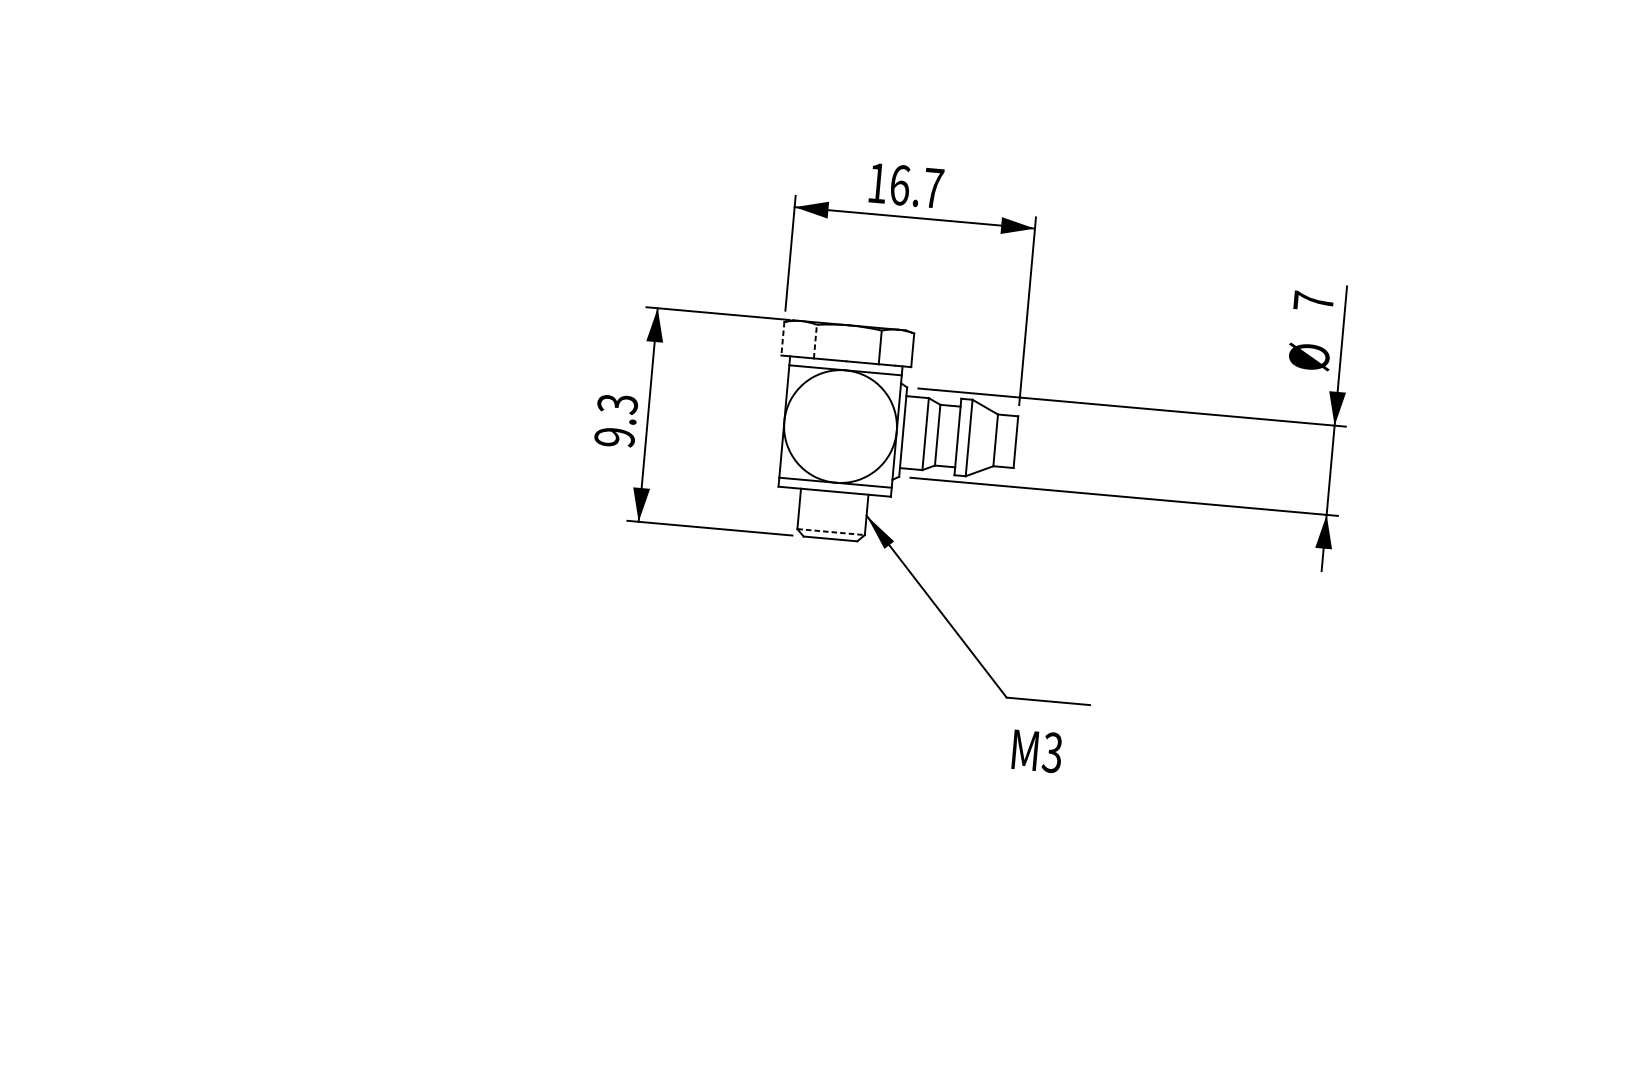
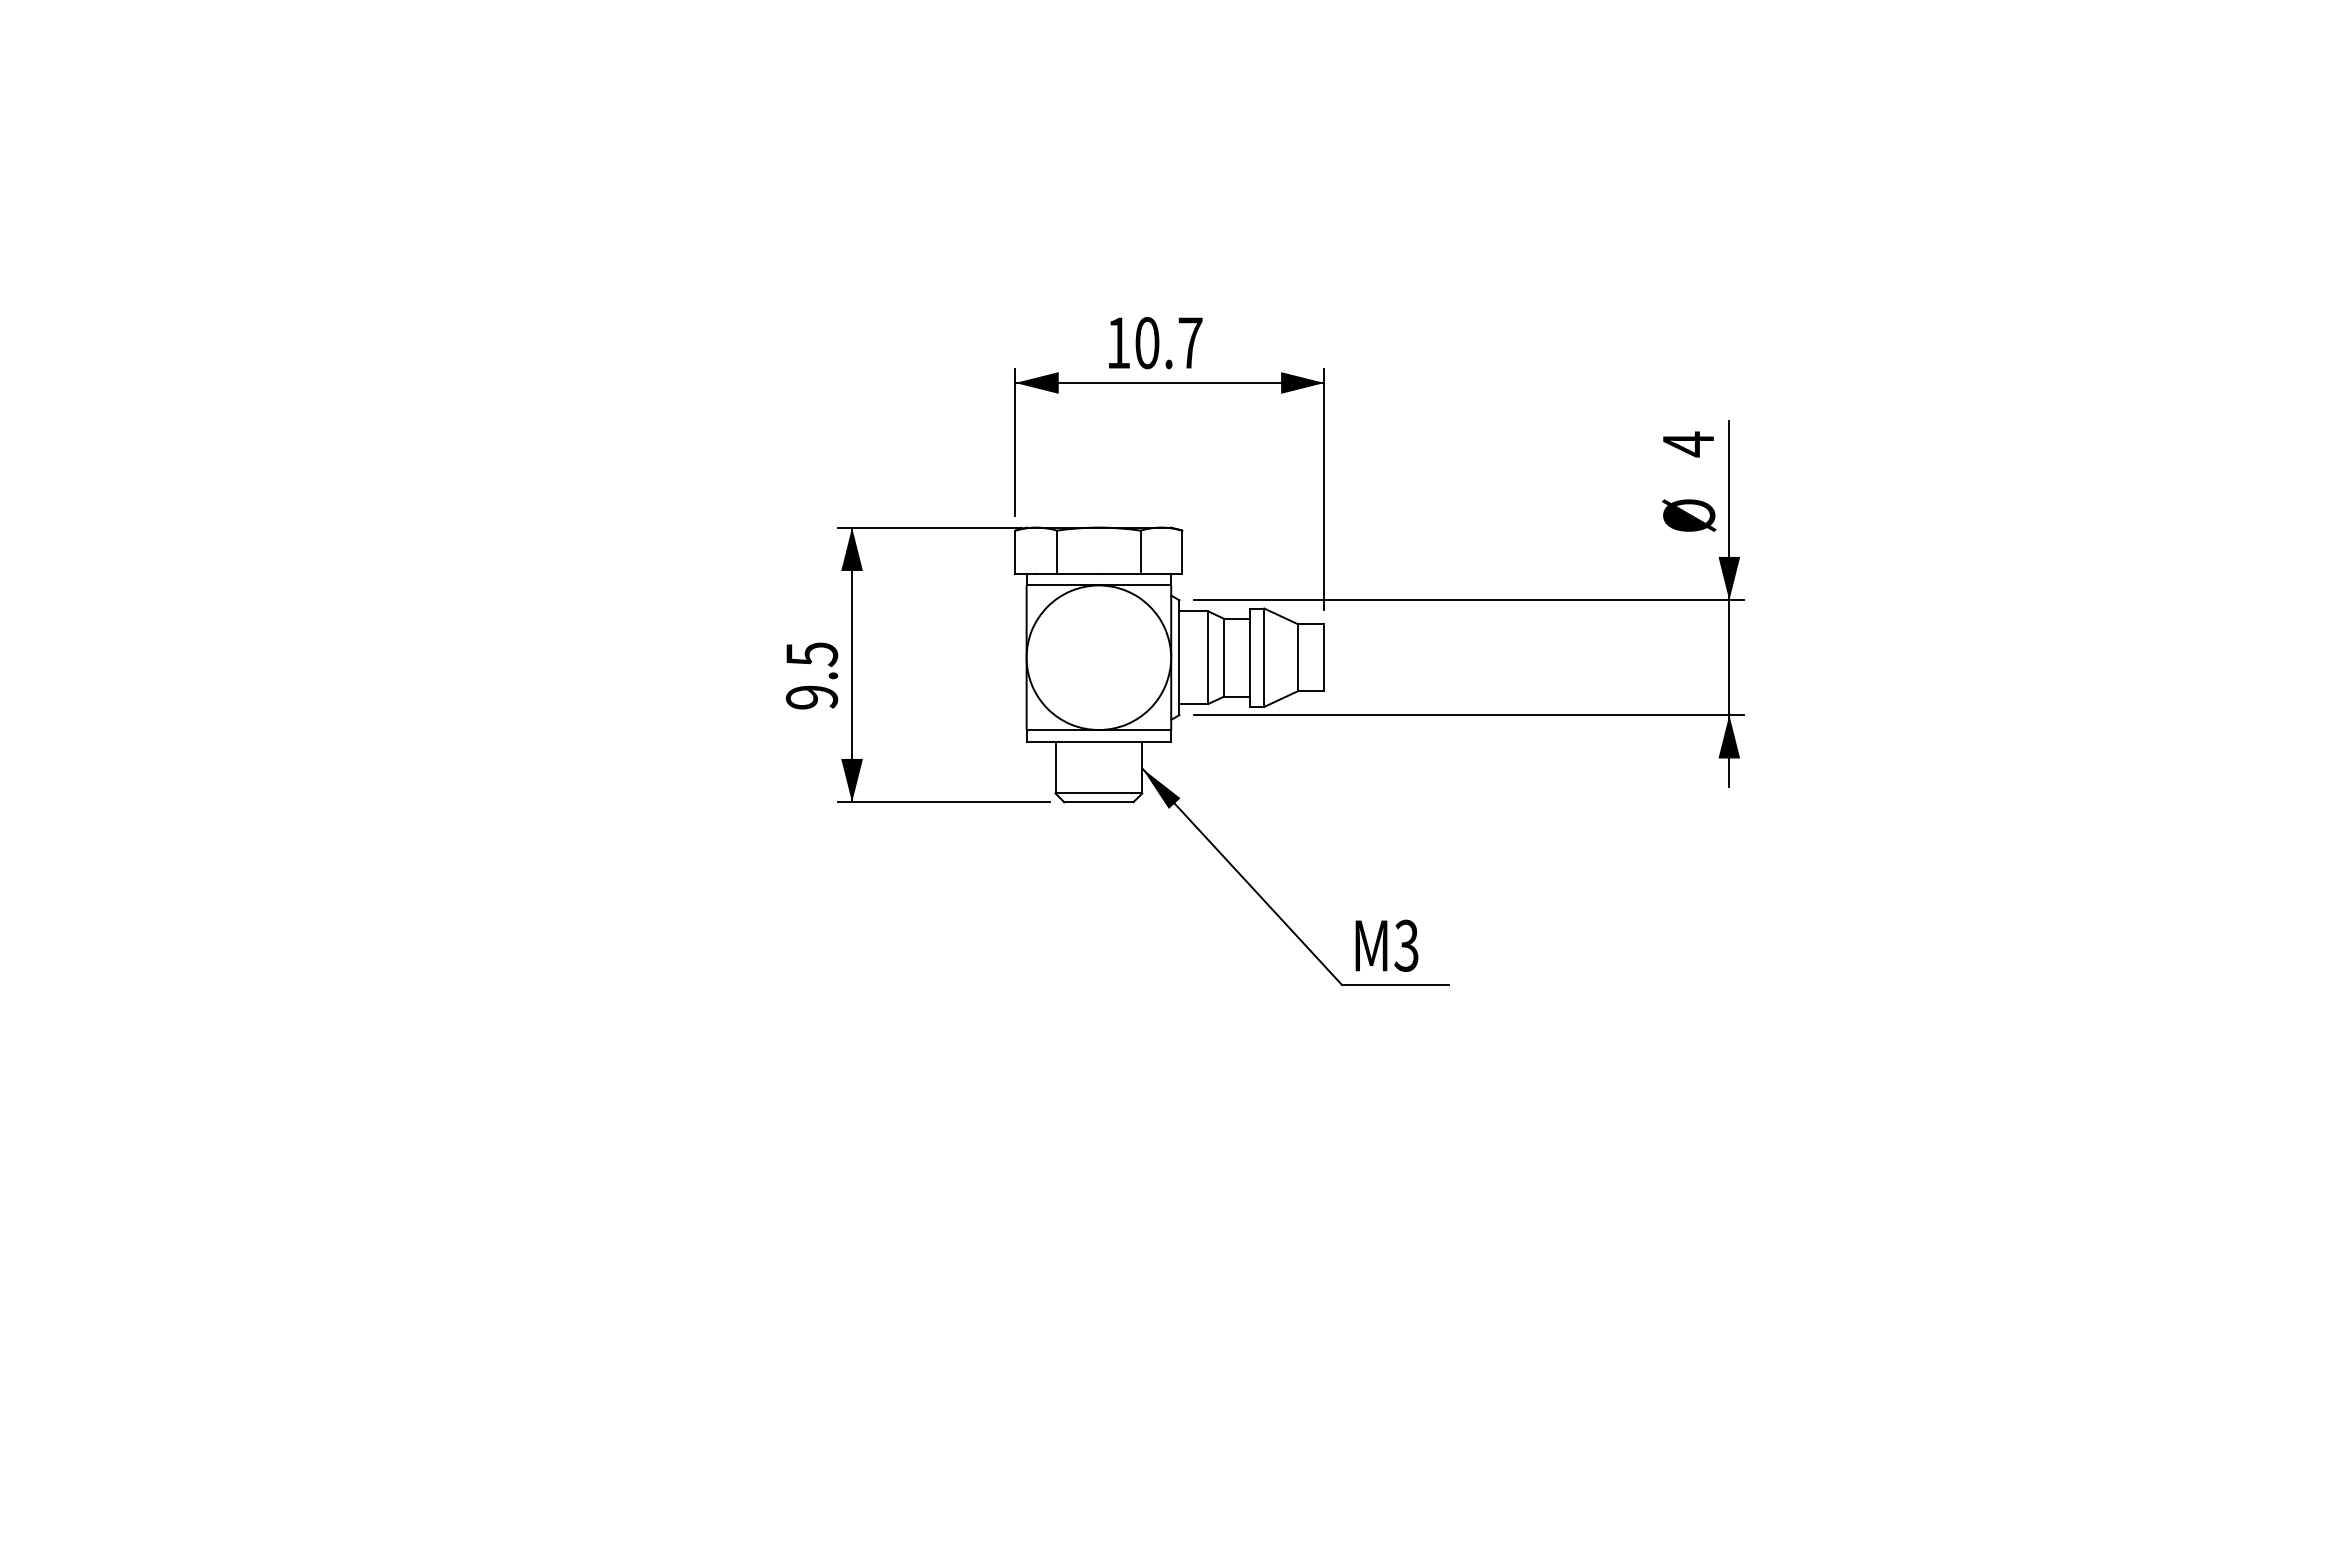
text: (900, 185) -> (1147, 343), 16.7 -> 10.7
text: (1313, 301) -> (1688, 444), 7 -> 4
line: (783, 338) -> (1015, 552), dashed -> solid
line: (815, 341) -> (1057, 552), dashed -> solid
text: (617, 404) -> (811, 654), 9.3 -> 9.5
line: (831, 532) -> (1099, 793), dashed -> solid
text: (1036, 751) -> (1386, 945), moved

